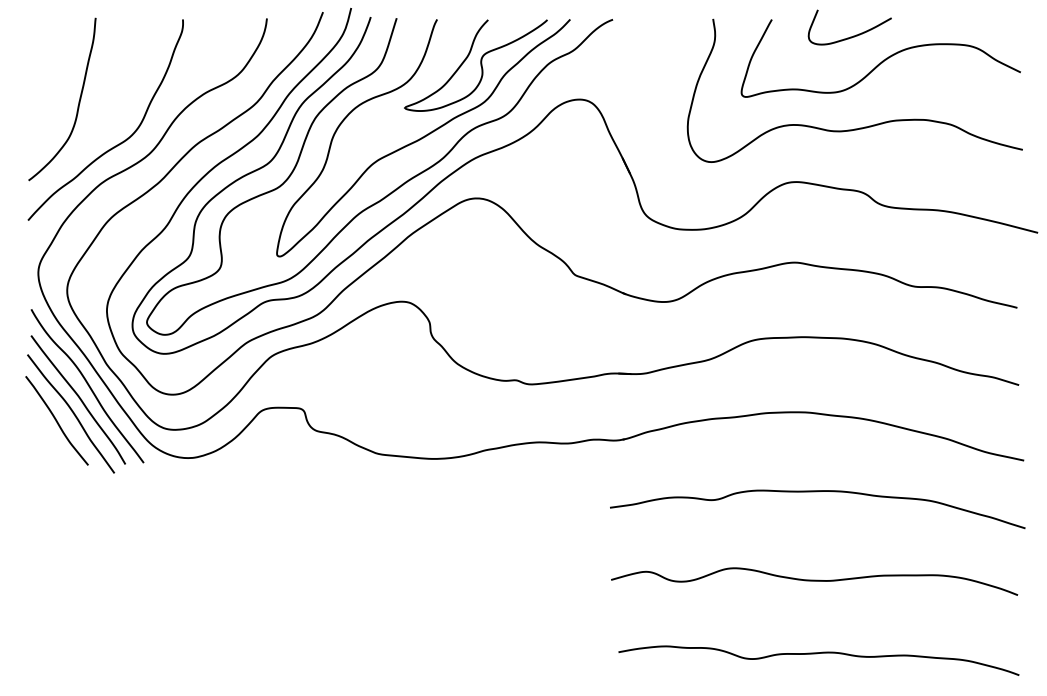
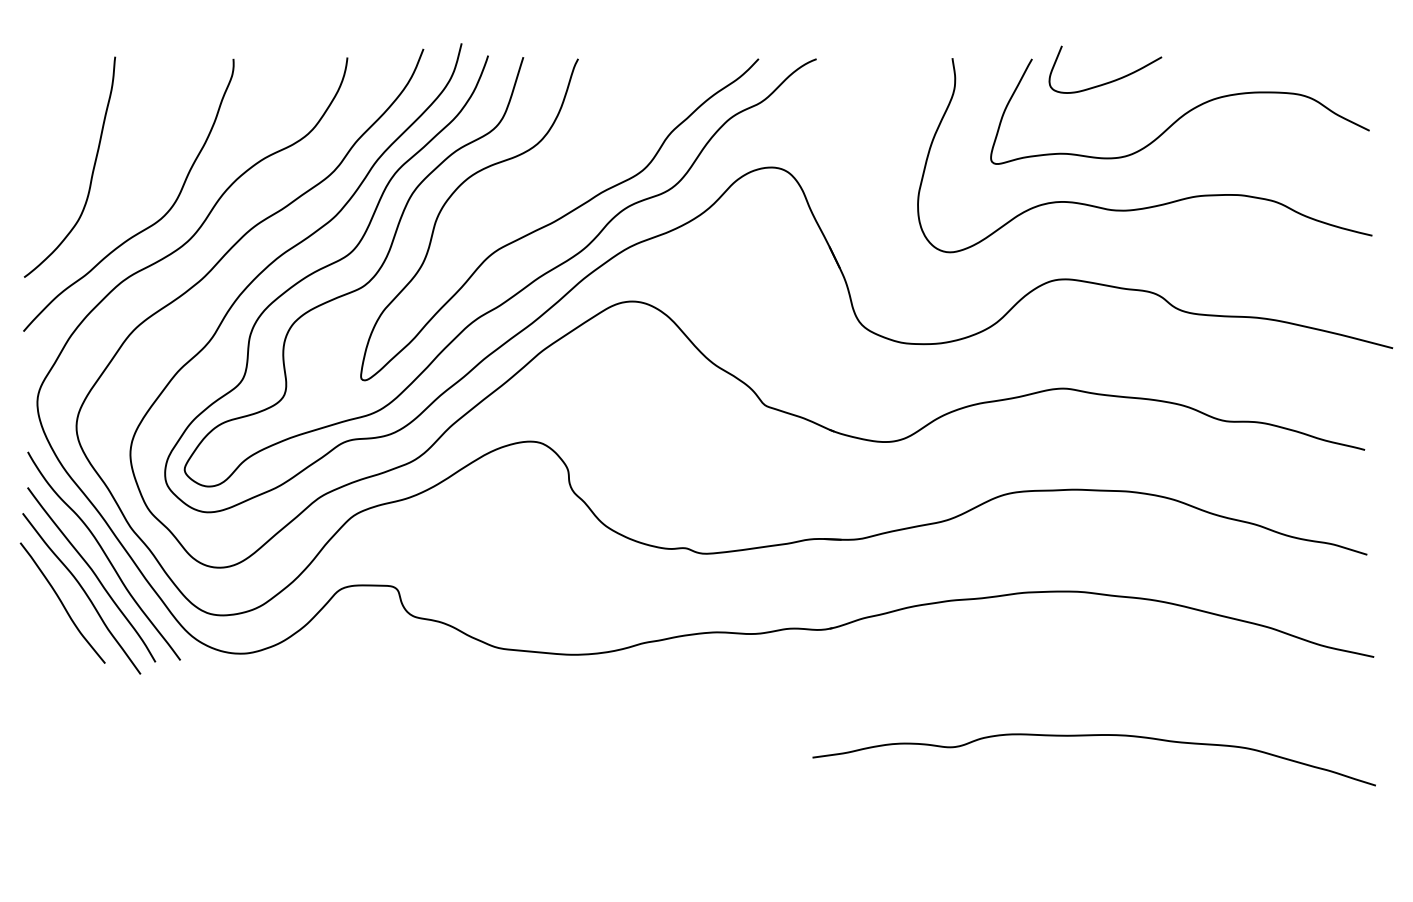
curve: (853, 35) -> (1110, 80), moved
curve: (480, 65) -> (636, 121), removed
curve: (817, 492) -> (1093, 736), moved
curve: (814, 581) -> (1089, 821), removed

